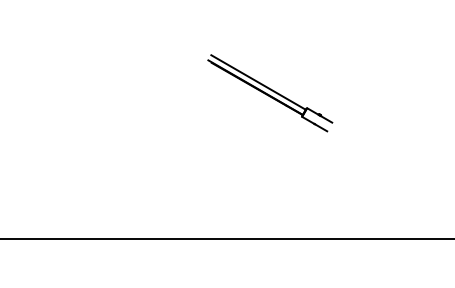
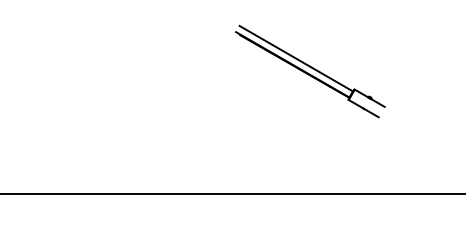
part: (270, 93) -> (310, 71), size x1.43

